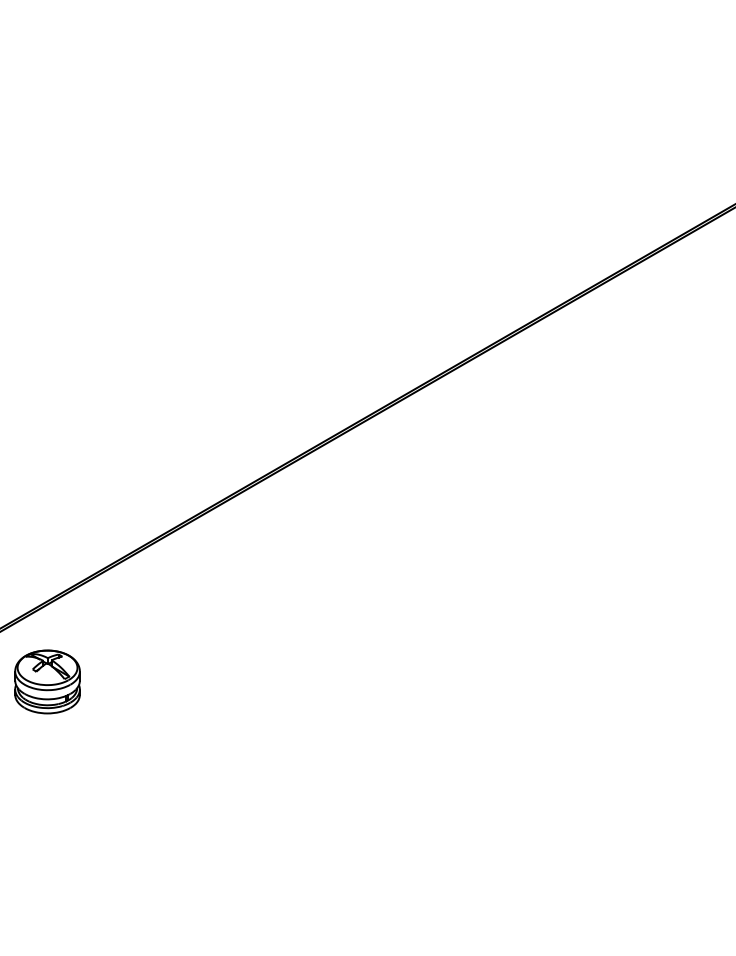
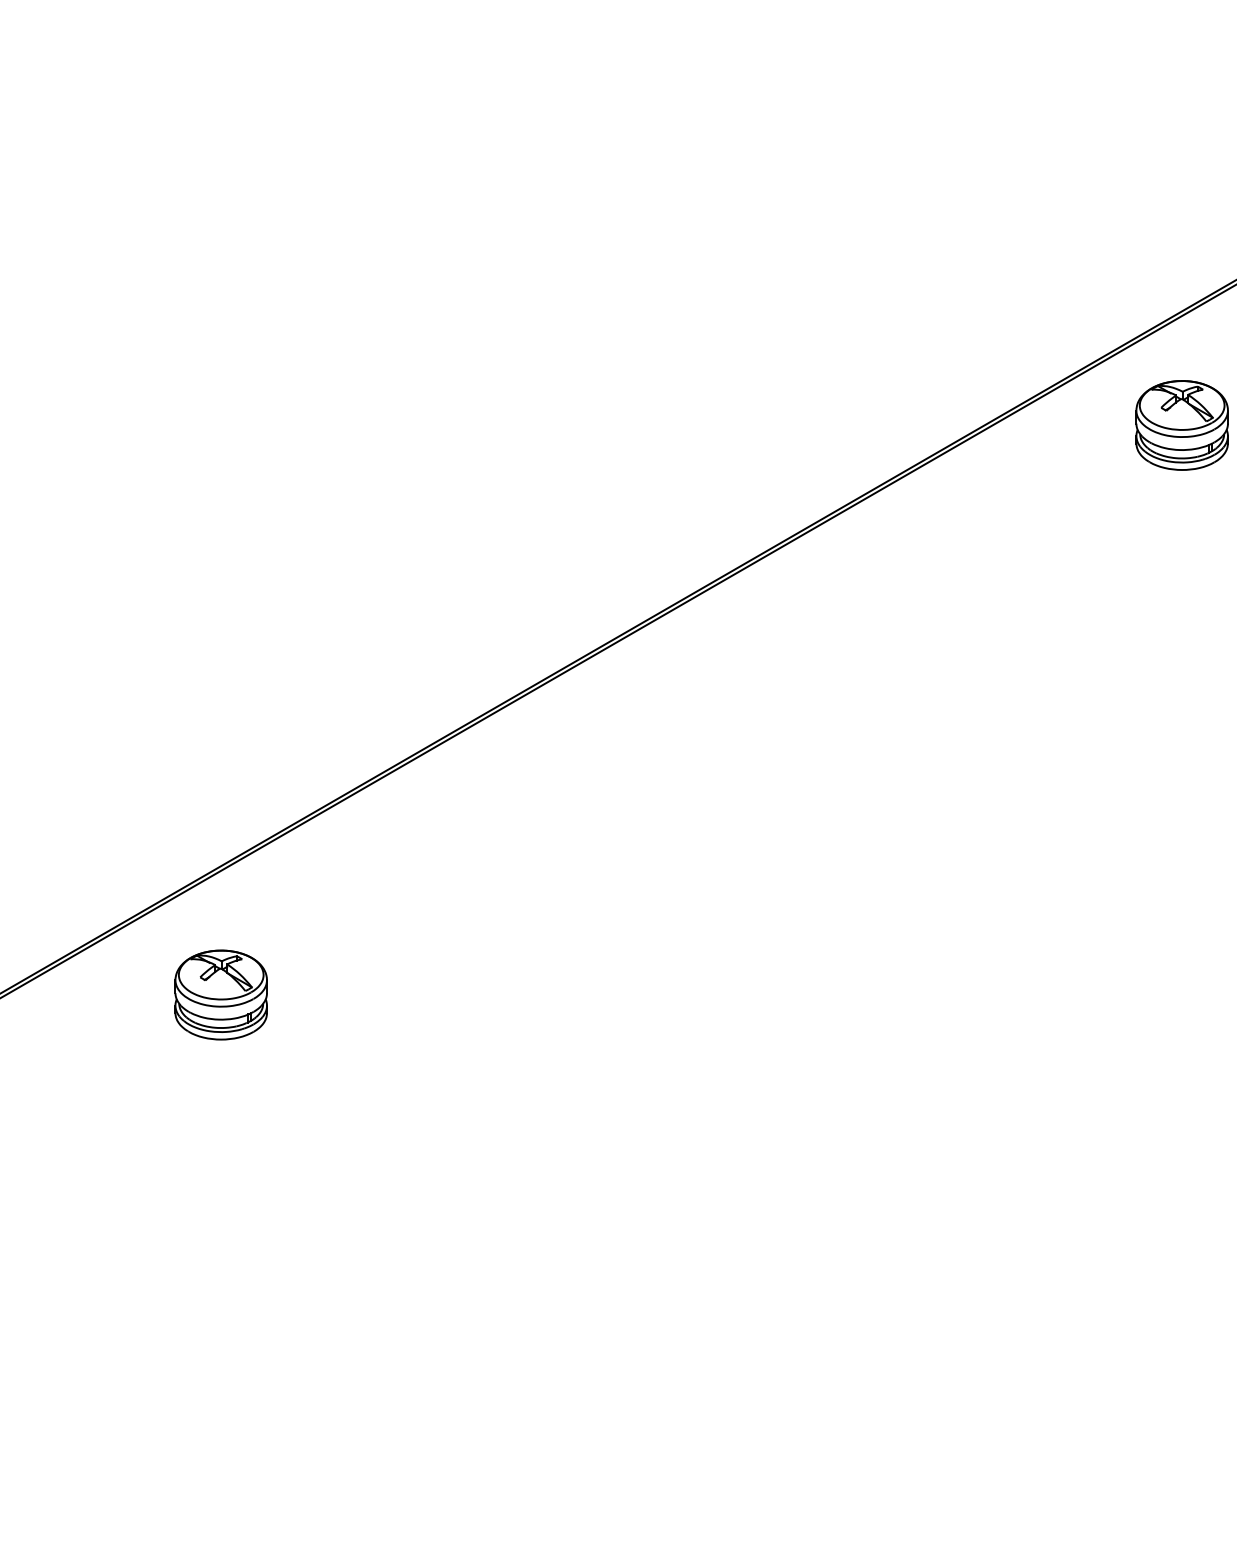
part: (47, 681) -> (220, 994), moved

